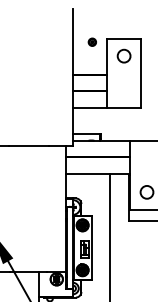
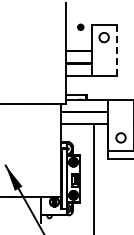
line: (140, 73) -> (116, 50), solid -> dashed

